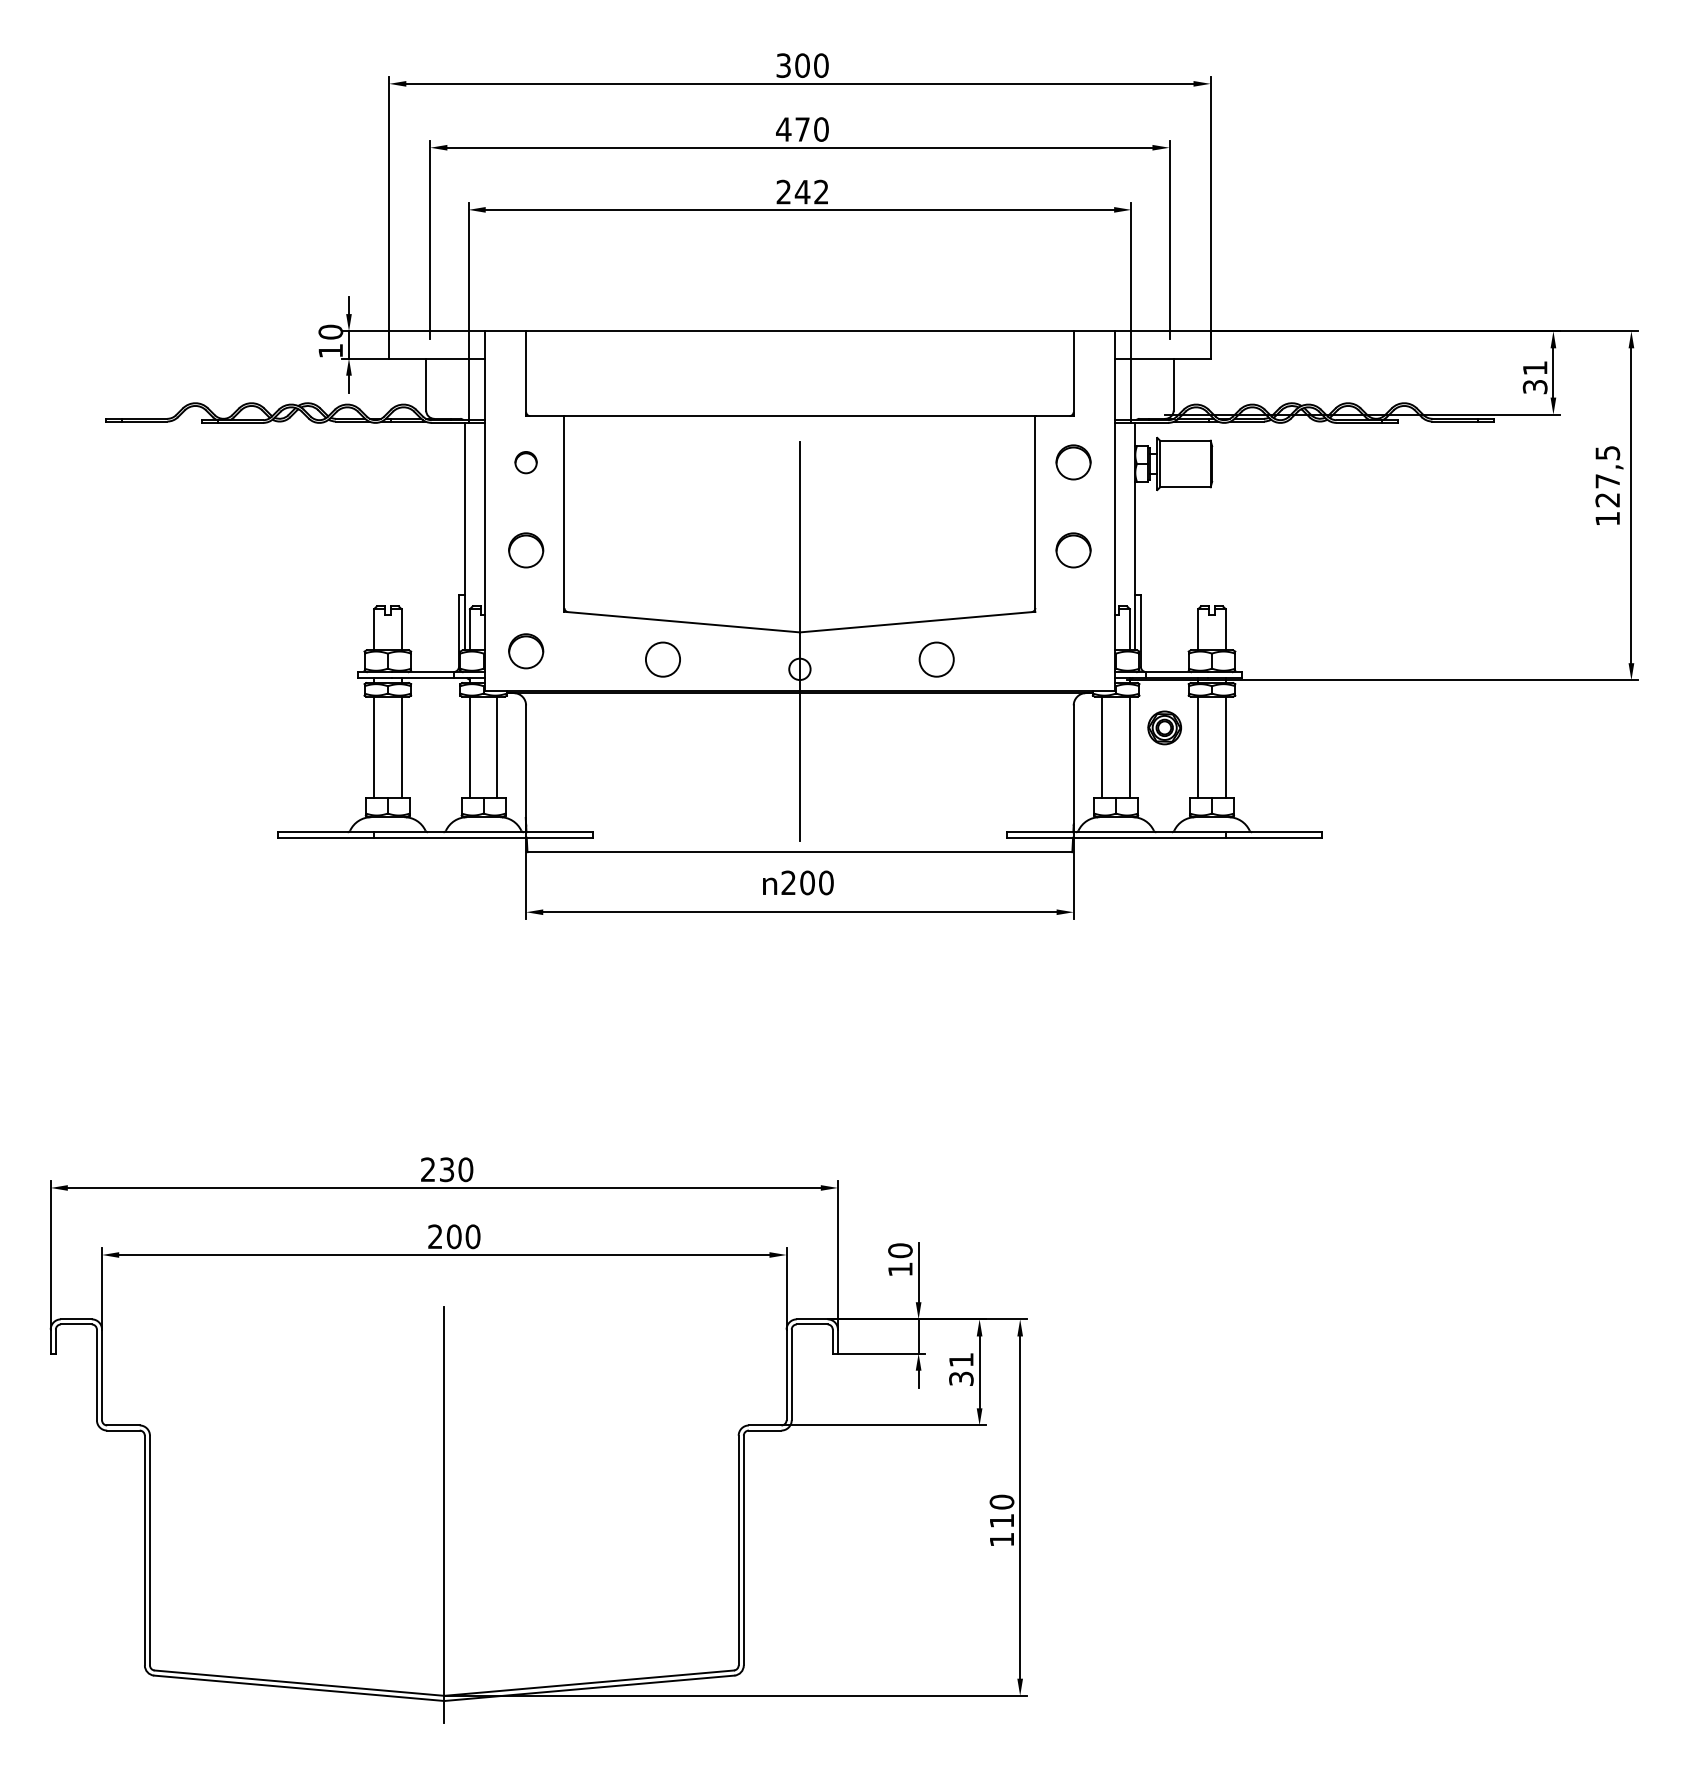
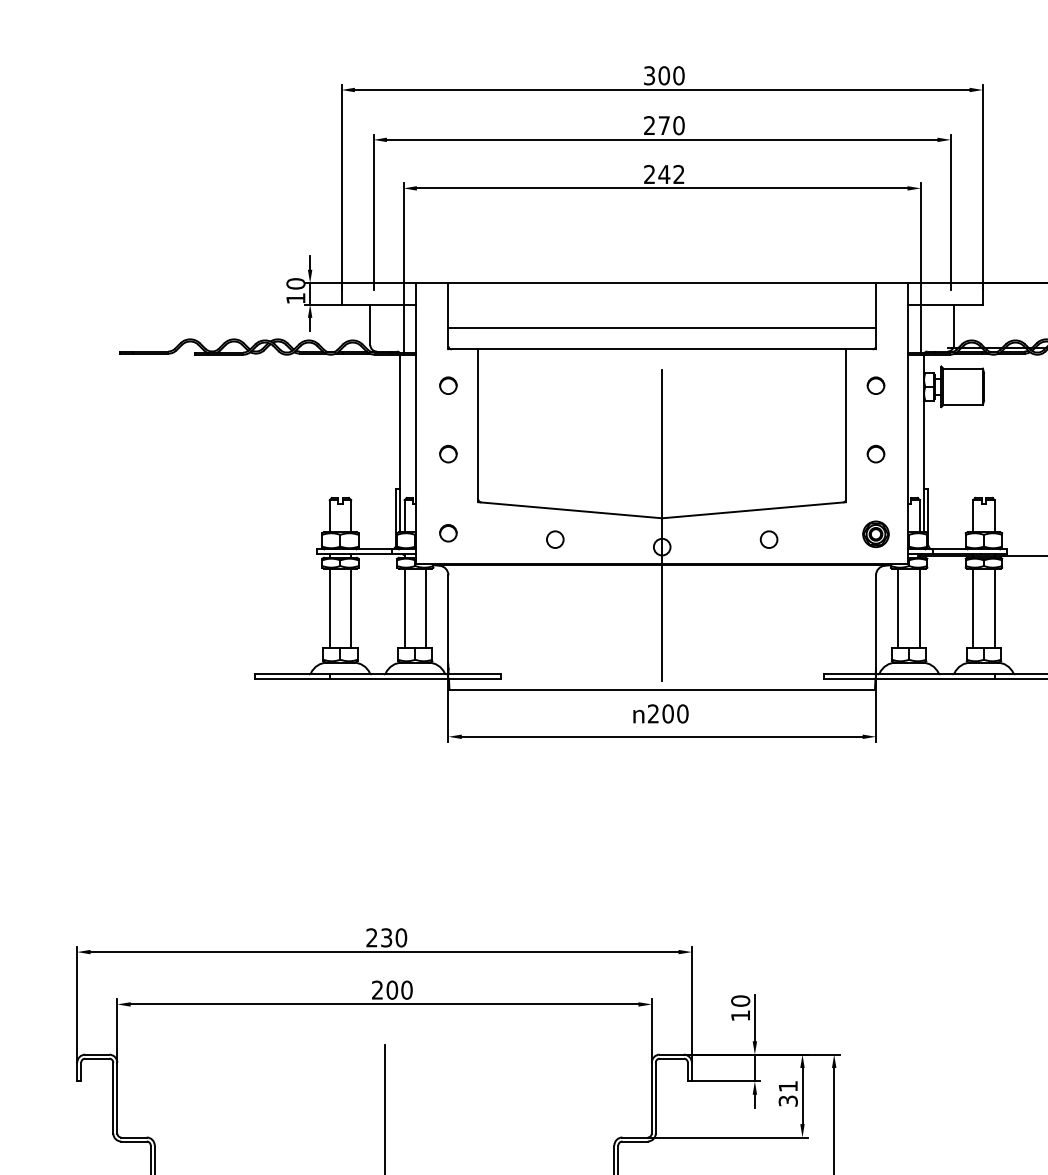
text: (783, 129) -> (649, 125), 470 -> 270
line: (799, 388) -> (661, 327), added
circle: (1073, 462) -> (875, 385), size x0.62
circle: (525, 549) -> (447, 453), size x0.62
circle: (1073, 549) -> (875, 453), size x0.62
circle: (525, 651) -> (447, 533), size x0.62
circle: (662, 659) -> (554, 539), size x0.62
circle: (936, 659) -> (768, 539), size x0.62
part: (1164, 727) -> (875, 533), moved

